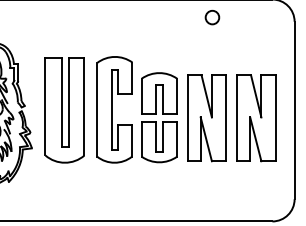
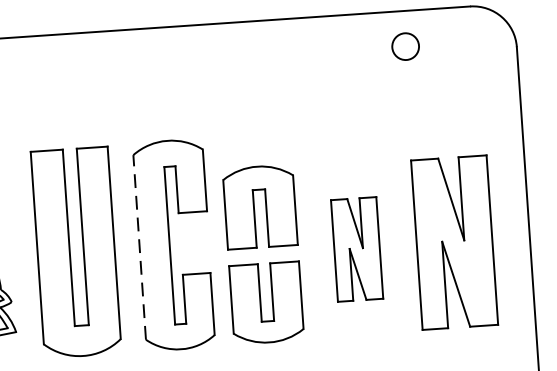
circle: (212, 17) -> (405, 46), moved
line: (97, 109) -> (140, 246), solid -> dashed
part: (206, 118) -> (356, 249), size x0.6

